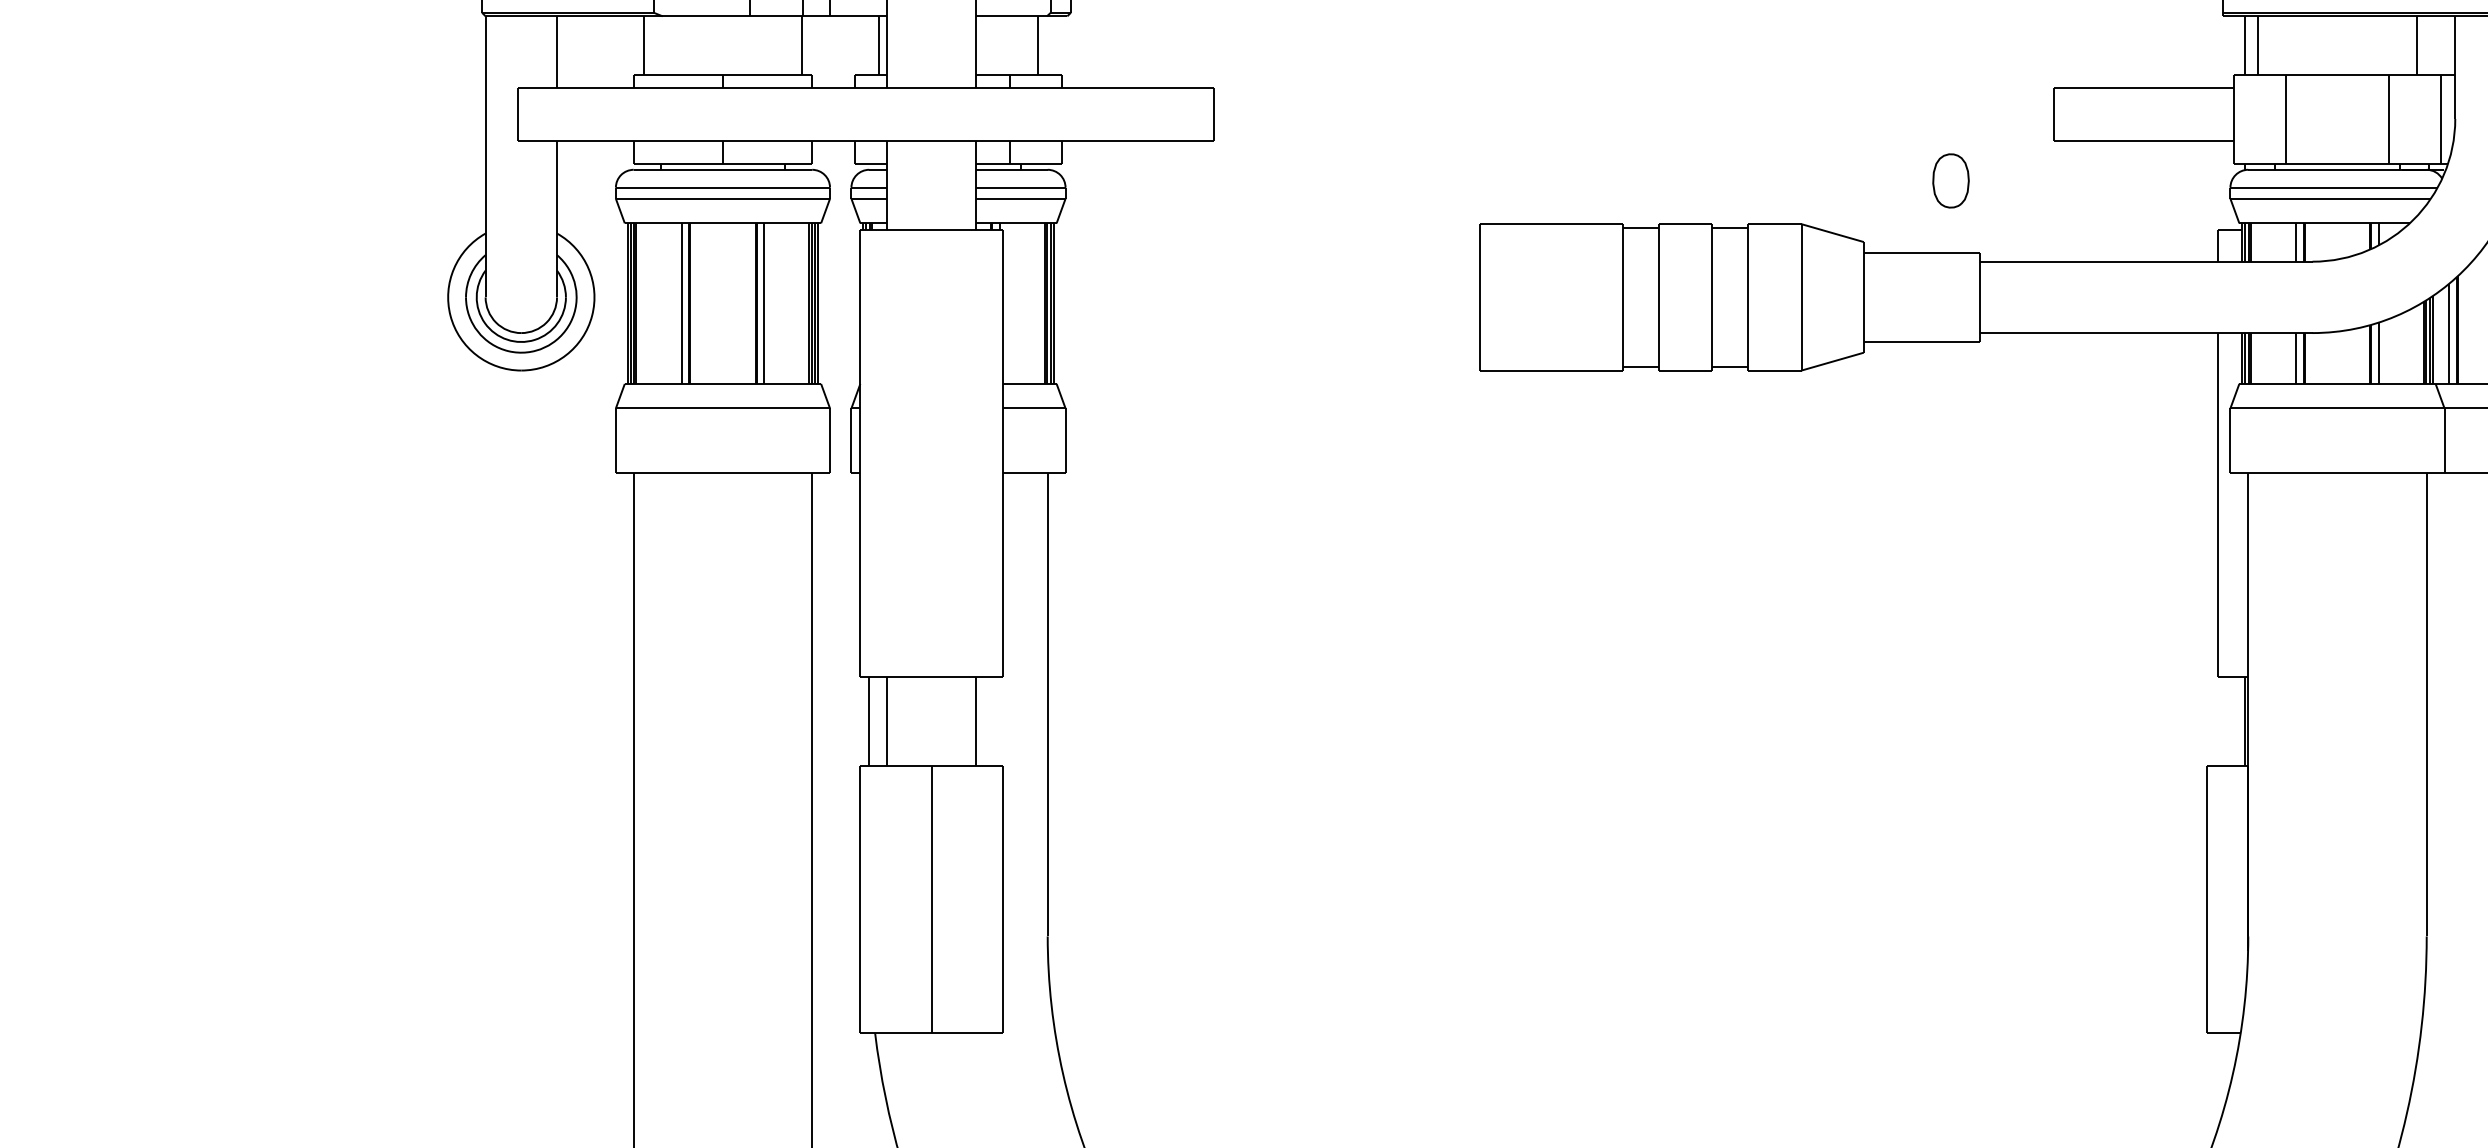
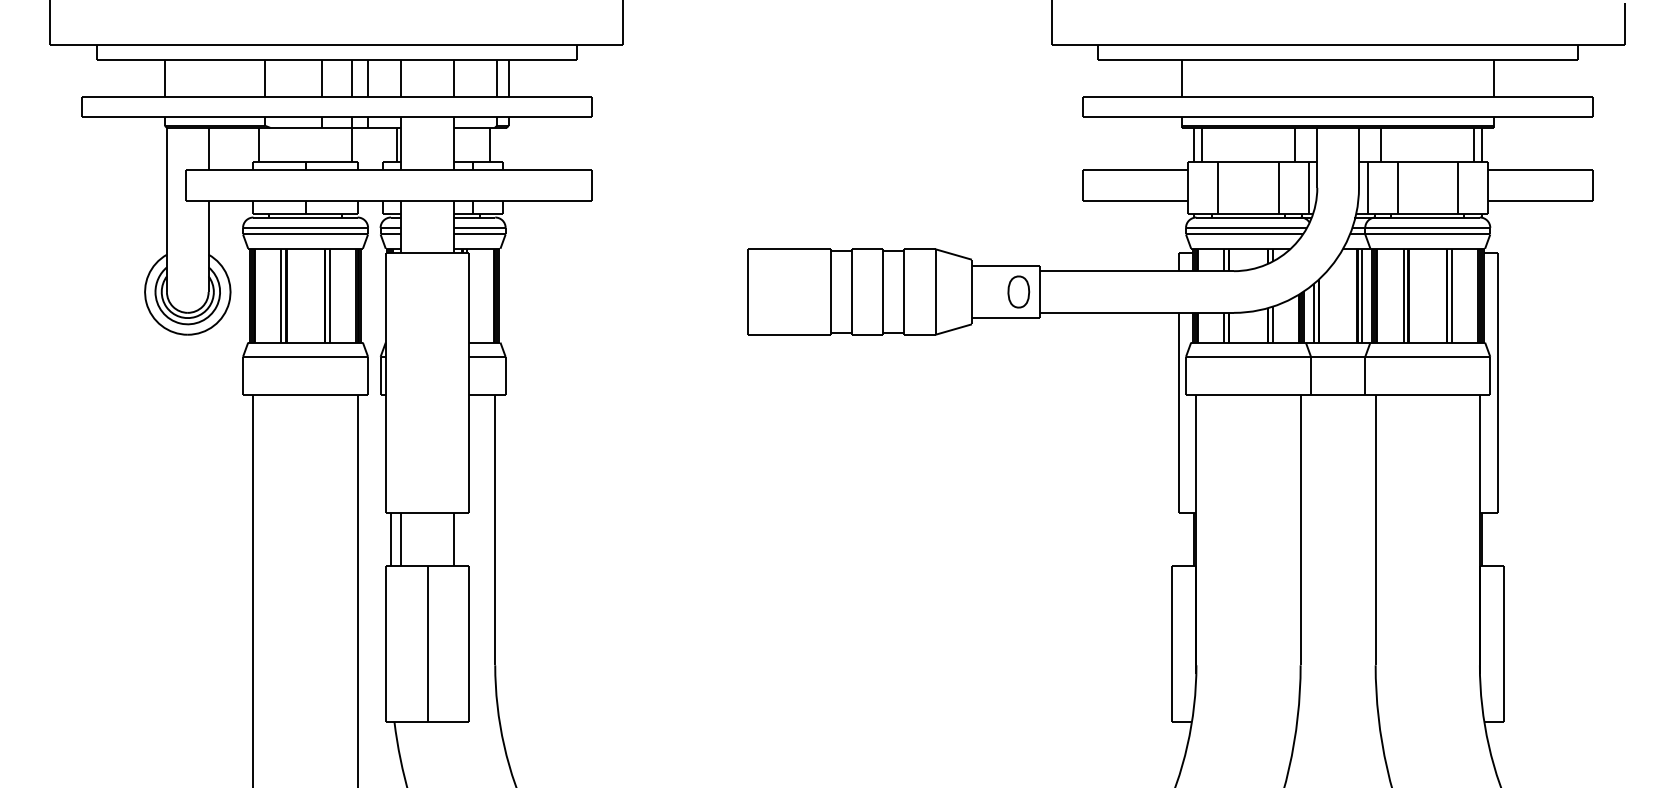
part: (1950, 180) -> (1018, 291), moved

